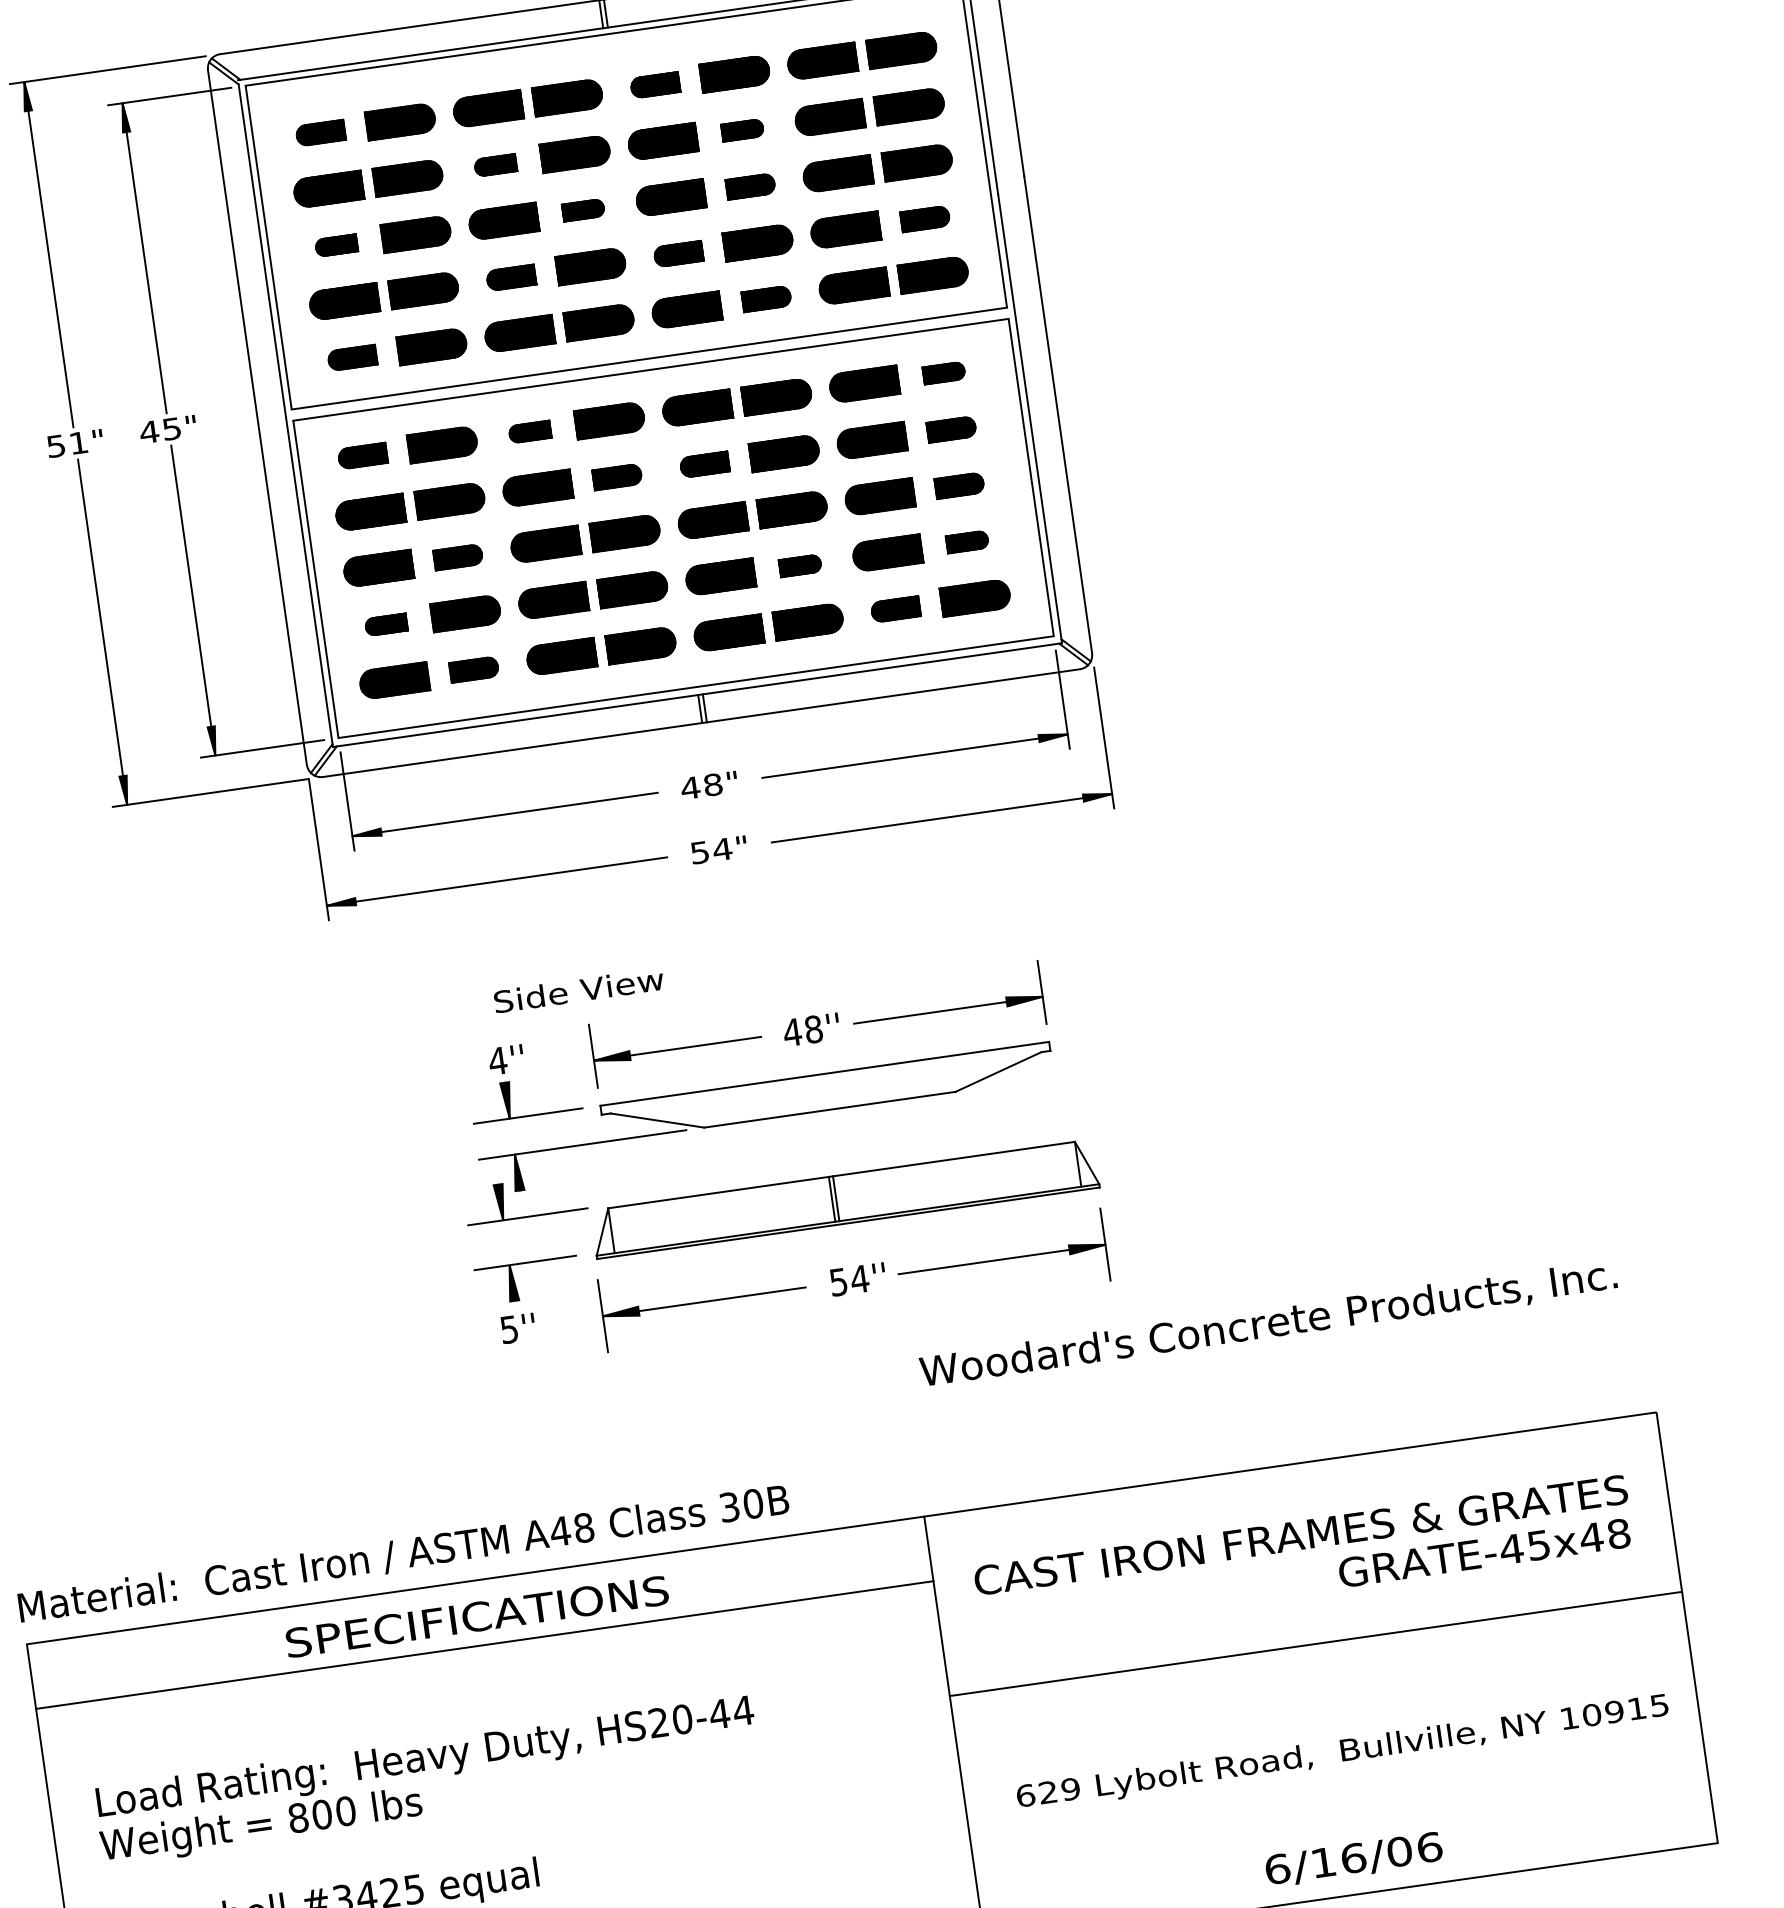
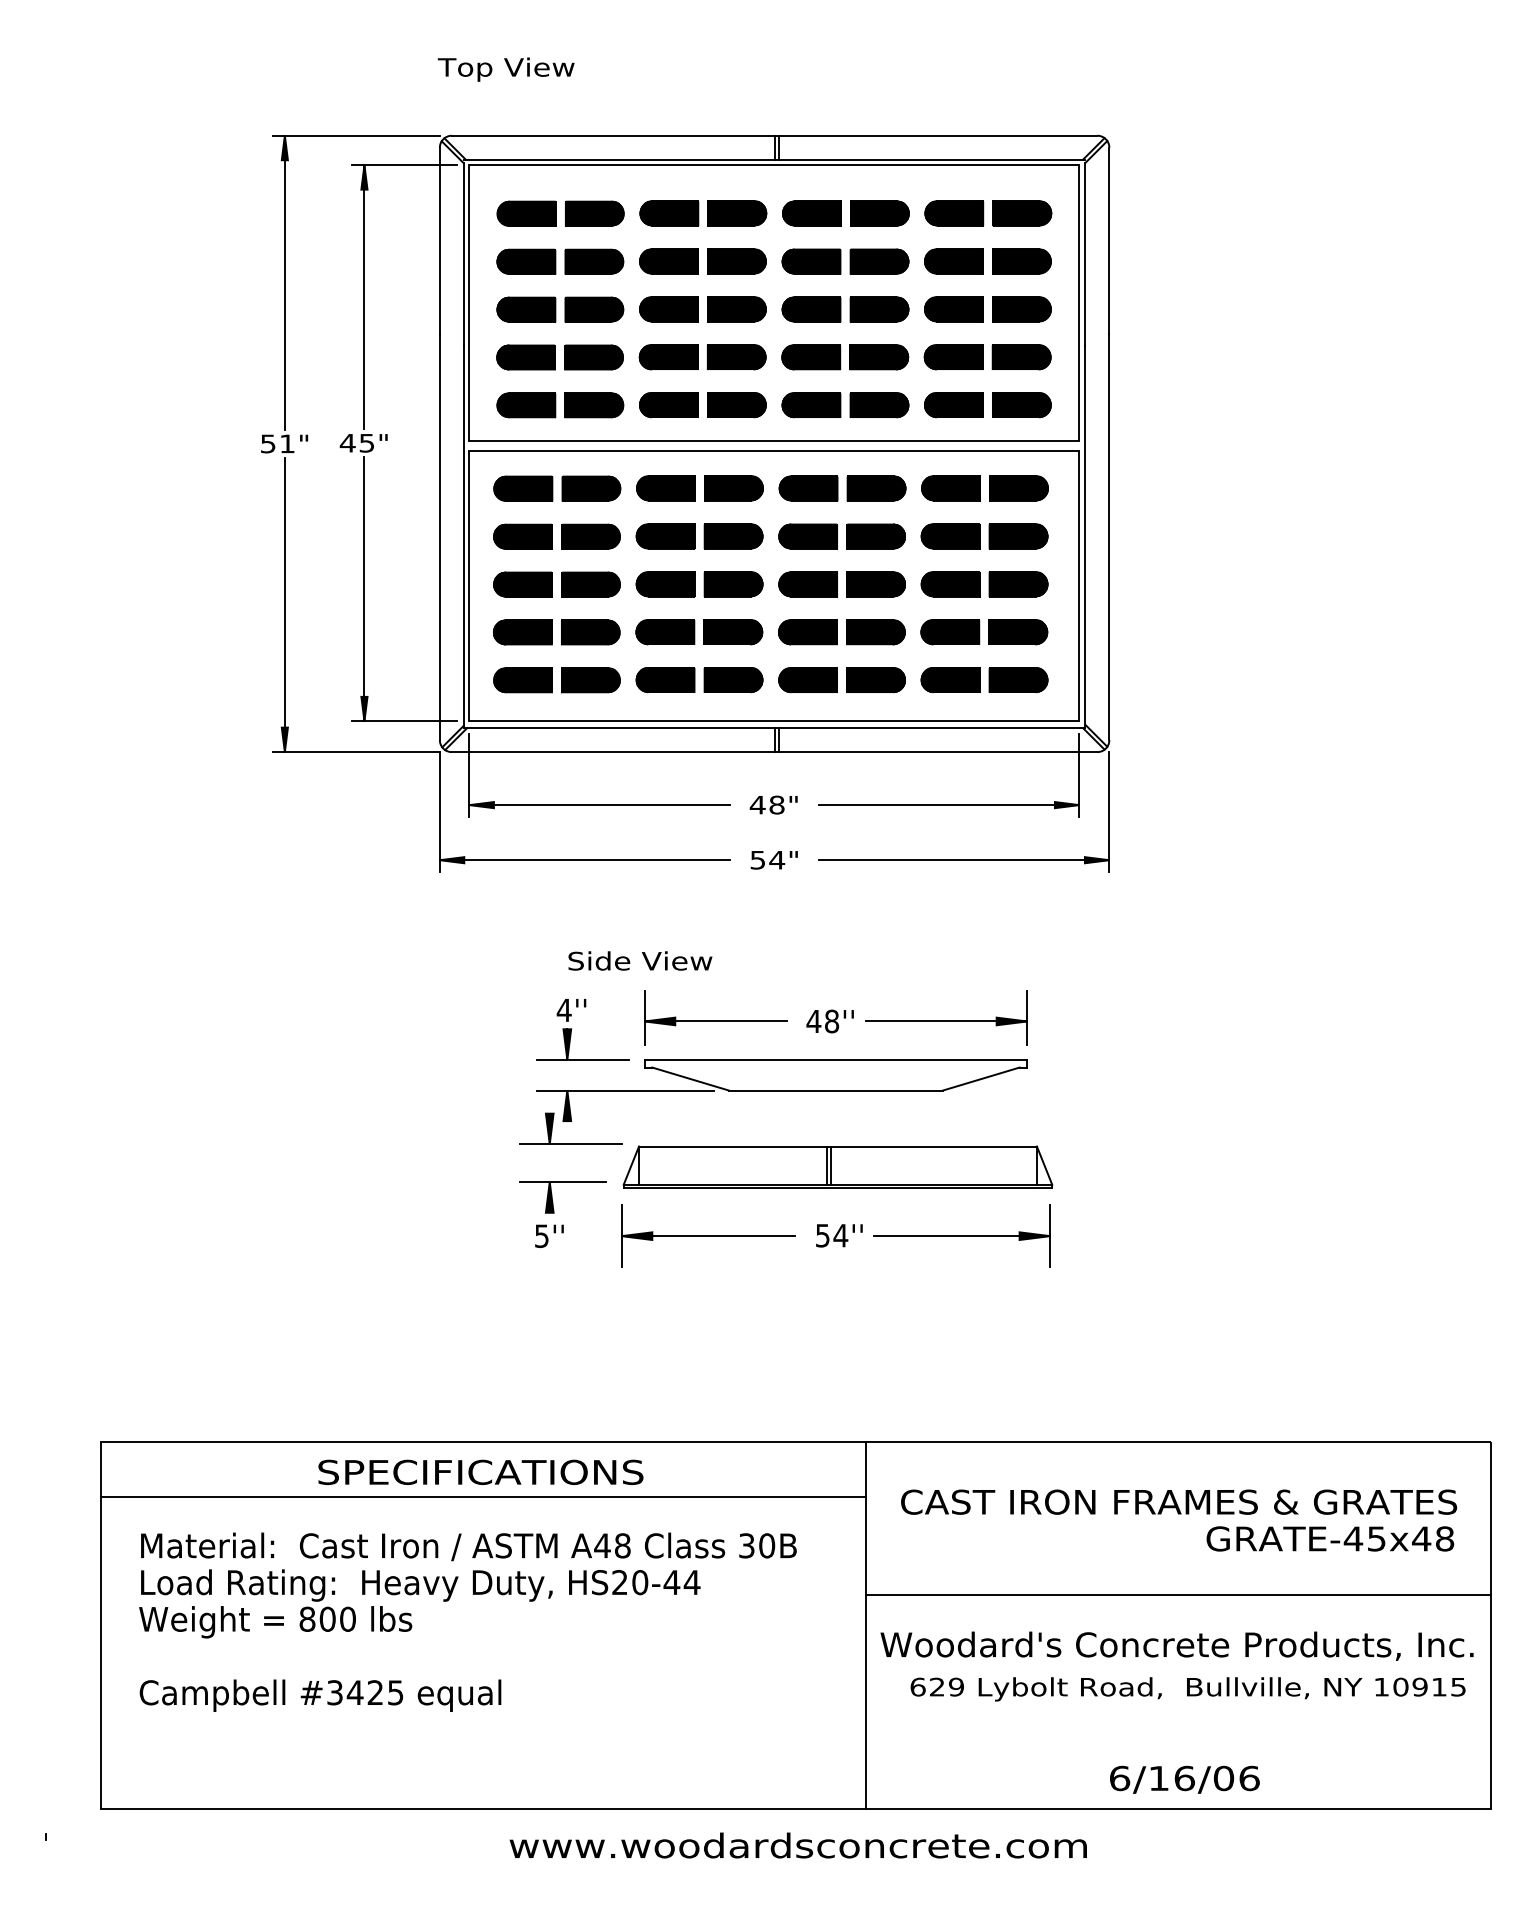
part: (654, 85) -> (811, 213), size x1.43
part: (742, 130) -> (879, 261), size x1.67
part: (320, 132) -> (526, 213), size x1.43
part: (495, 165) -> (668, 261), size x1.67
part: (750, 186) -> (879, 309), size x1.43
part: (582, 210) -> (736, 309), size x1.67
part: (925, 219) -> (1021, 357), size x1.43
part: (336, 245) -> (526, 309), size x1.67
part: (678, 254) -> (811, 357), size x1.43
part: (511, 278) -> (668, 357), size x1.43
part: (766, 299) -> (879, 405), size x1.43
part: (352, 358) -> (526, 405), size x1.43
part: (943, 373) -> (1018, 488), size x1.67
part: (951, 429) -> (1018, 536), size x1.43
part: (529, 432) -> (665, 488), size x1.67
part: (363, 455) -> (523, 488), size x1.43
part: (704, 464) -> (807, 536), size x1.43
part: (617, 477) -> (733, 536), size x1.43
part: (959, 485) -> (1018, 584), size x1.43
part: (967, 542) -> (1018, 632), size x1.67
part: (457, 557) -> (590, 584), size x1.43
part: (799, 566) -> (875, 632), size x1.67
part: (895, 609) -> (950, 680), size x1.43
part: (385, 624) -> (522, 632), size x1.67
part: (473, 669) -> (590, 680), size x1.43
text: (1267, 1323) -> (1176, 1645), moved
text: (403, 1554) -> (468, 1546), moved

